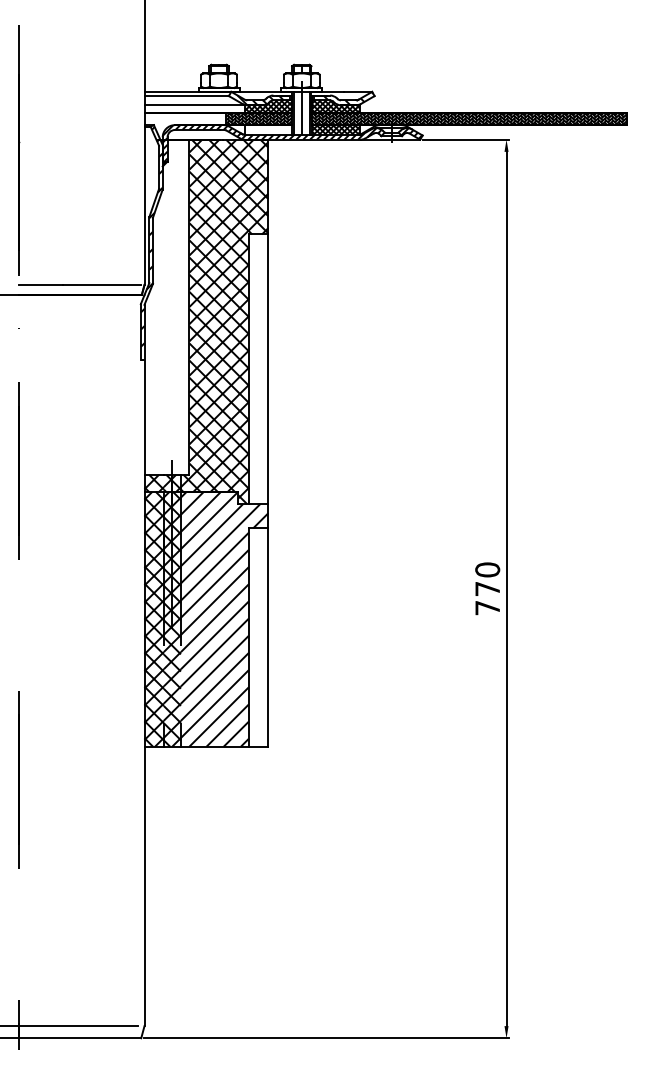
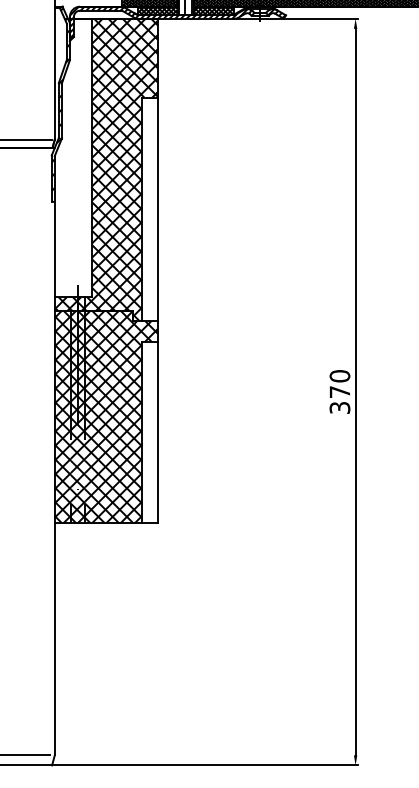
hatch: (268, 129) -> (157, 10), added
text: (487, 608) -> (339, 408), 770 -> 370
hatch: (224, 618) -> (121, 416), added

